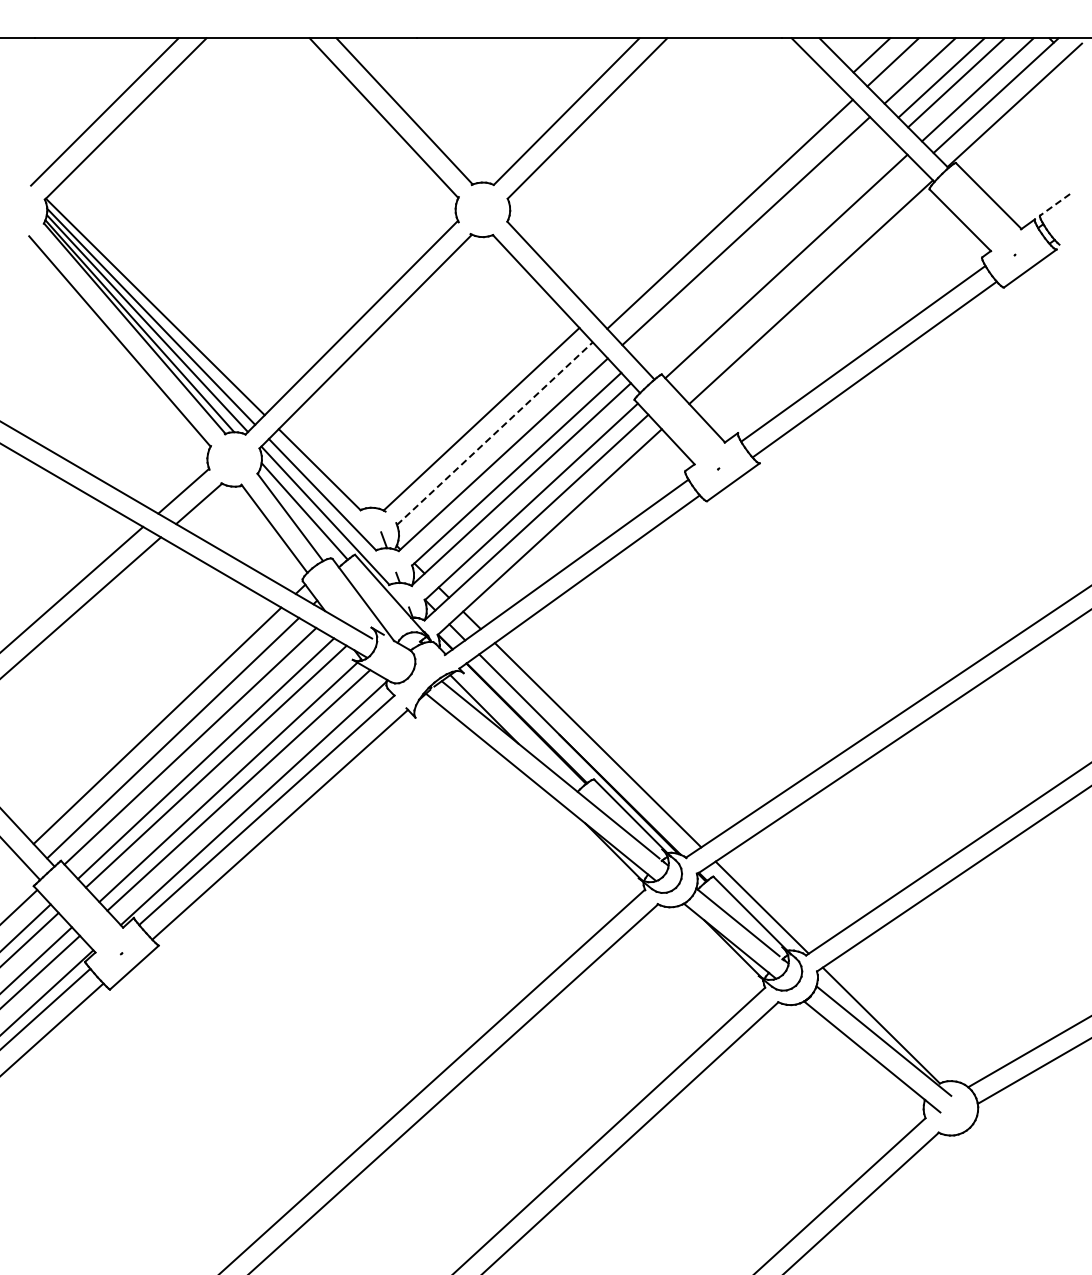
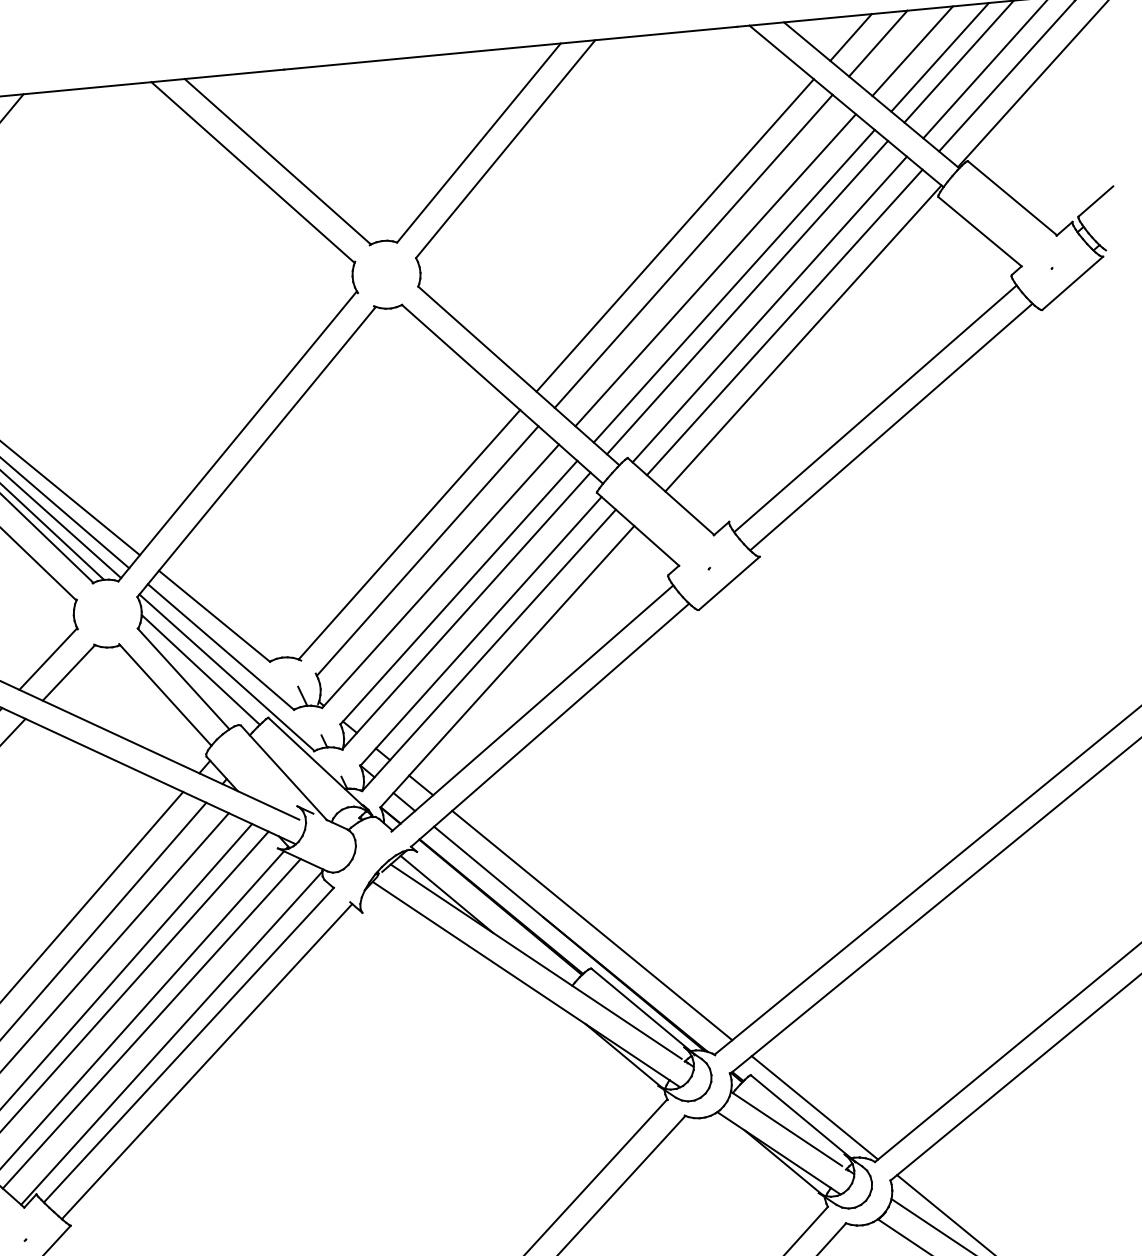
line: (716, 199) -> (675, 234), added
line: (1054, 205) -> (1095, 202), dashed -> solid
line: (759, 245) -> (733, 286), added
line: (769, 254) -> (747, 296), added
line: (797, 277) -> (784, 321), added
line: (494, 433) -> (427, 550), dashed -> solid

